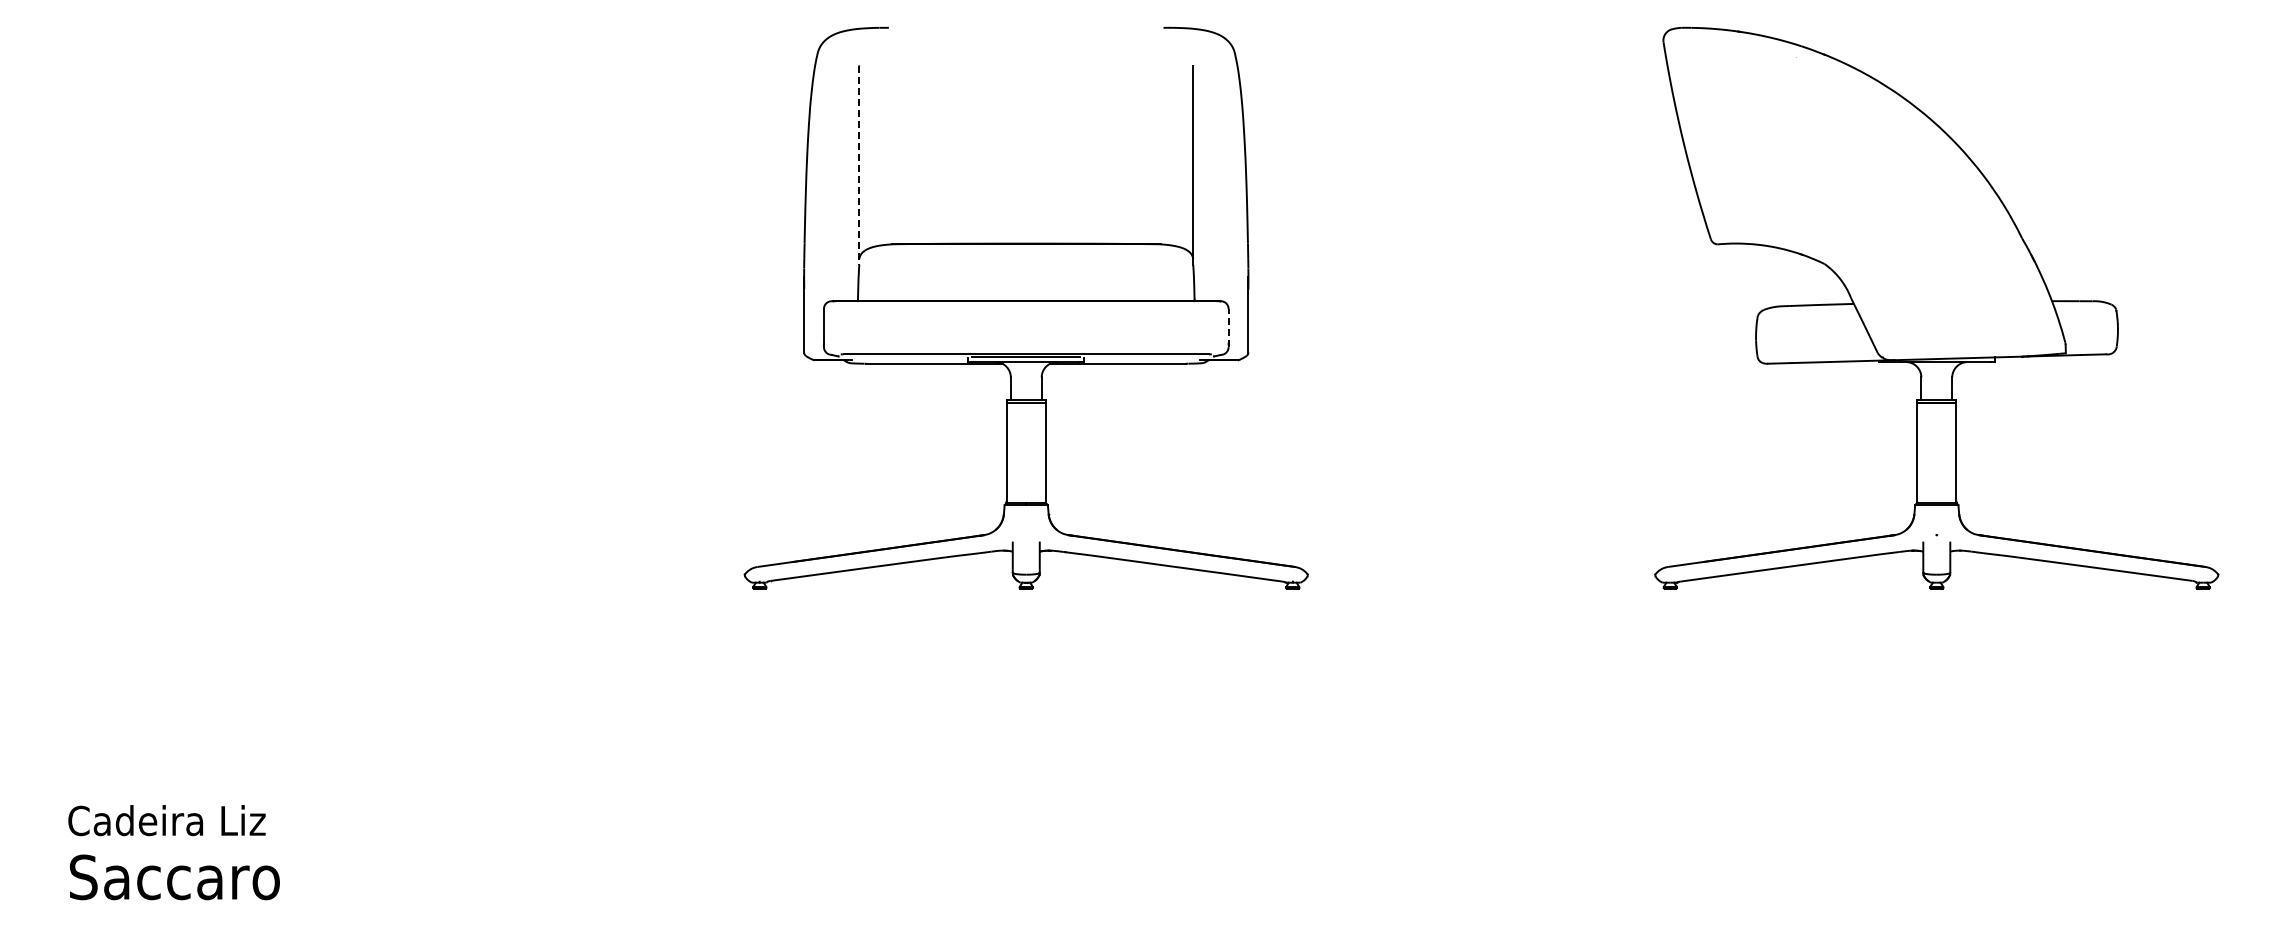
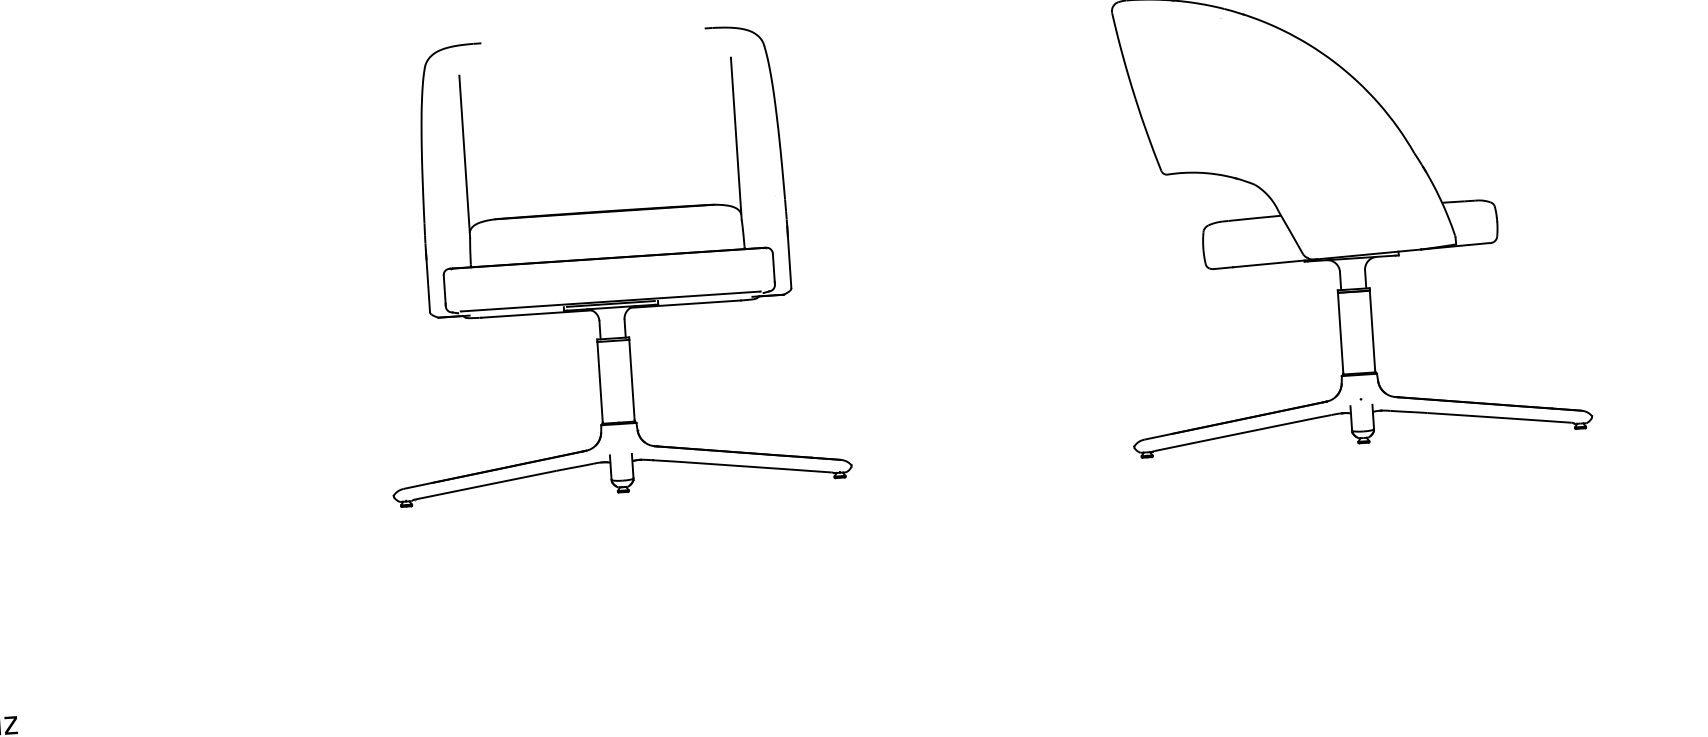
line: (859, 165) -> (464, 156), dashed -> solid
line: (1228, 327) -> (773, 268), dashed -> solid

